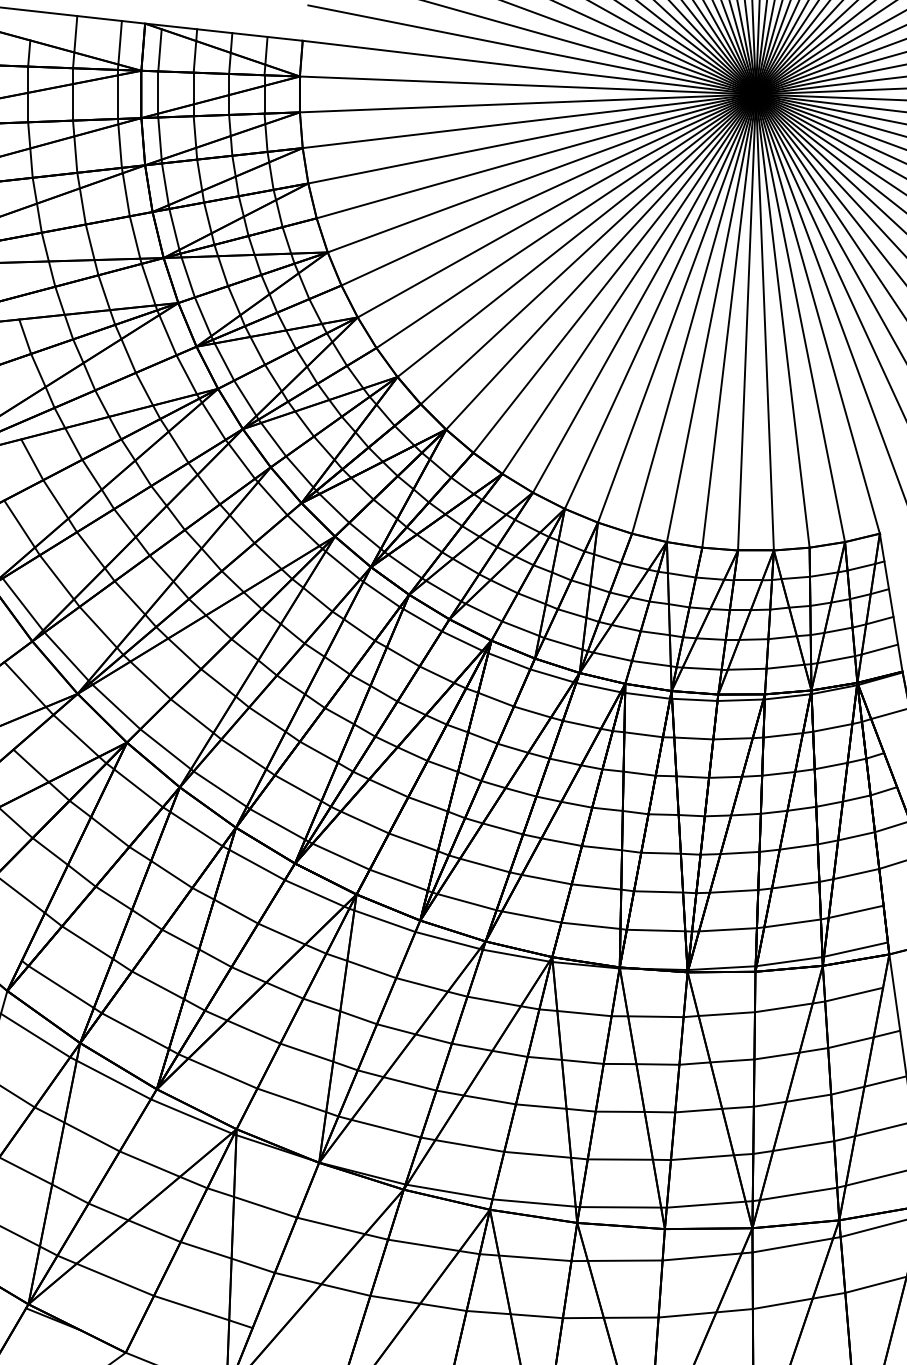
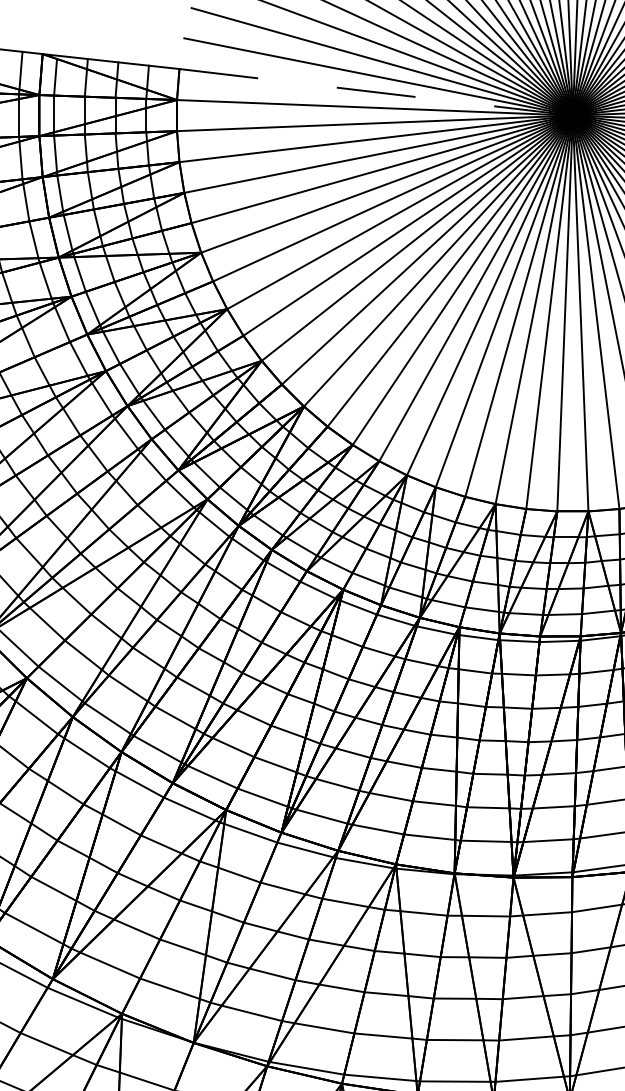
line: (528, 67) -> (375, 92), solid -> dashed

